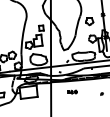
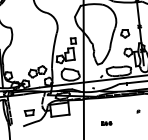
part: (72, 92) -> (106, 123), moved

